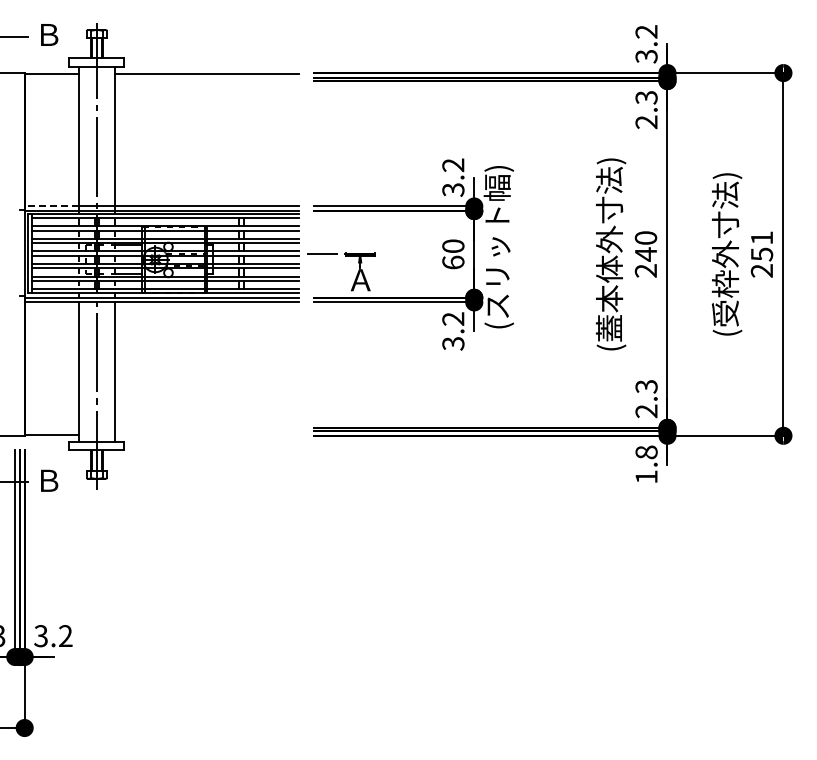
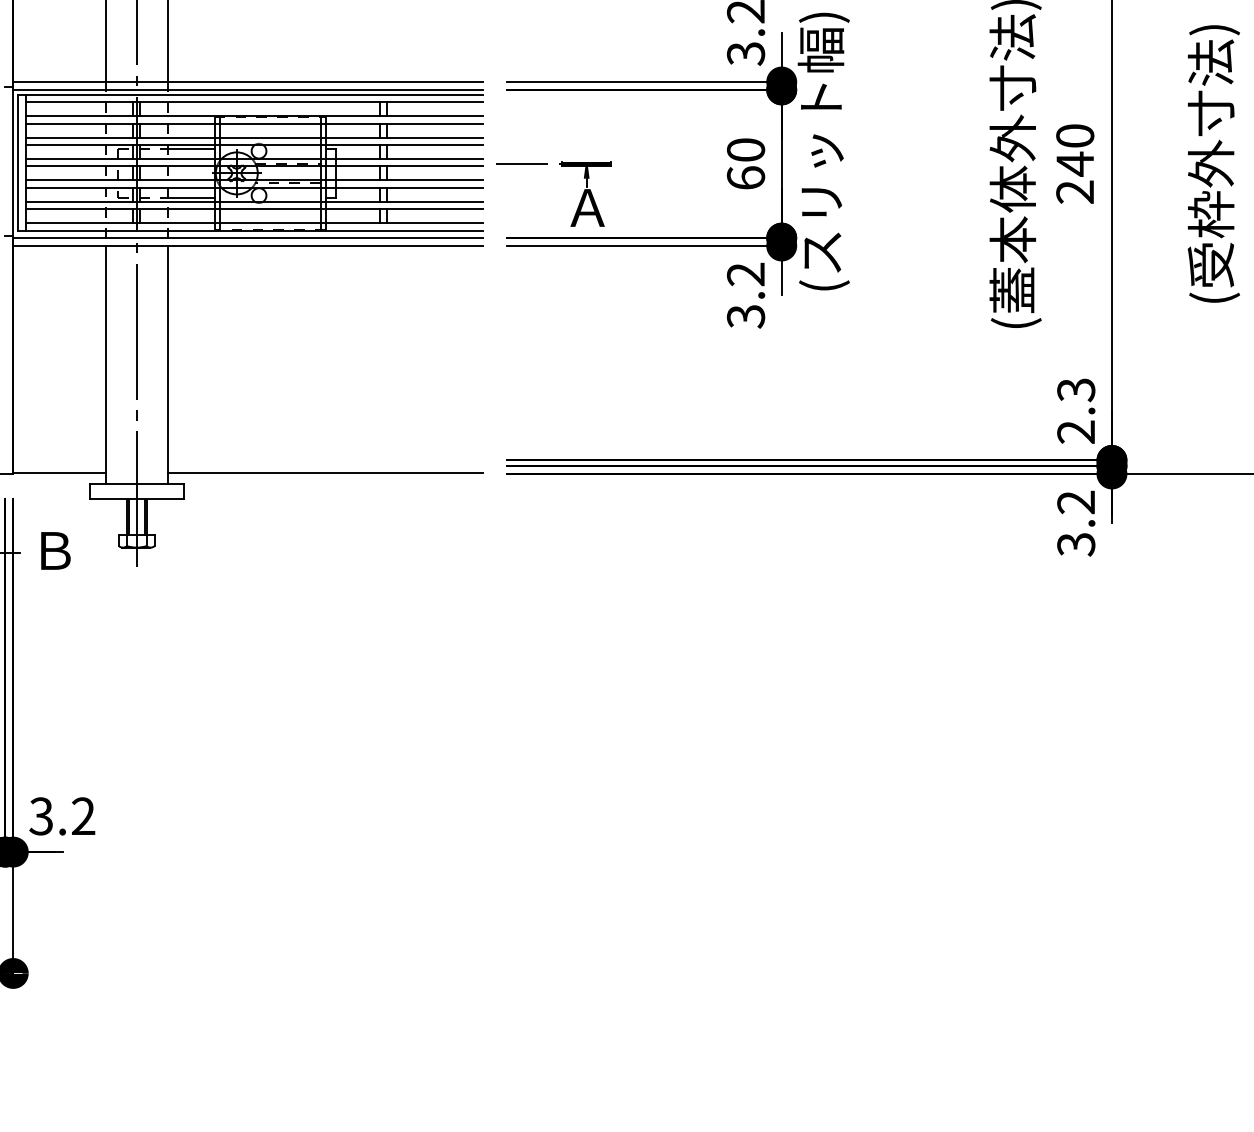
line: (51, 206) -> (59, 82), dashed -> solid
line: (207, 435) -> (325, 473), added
text: (646, 464) -> (1076, 523), 1.8 -> 3.2

